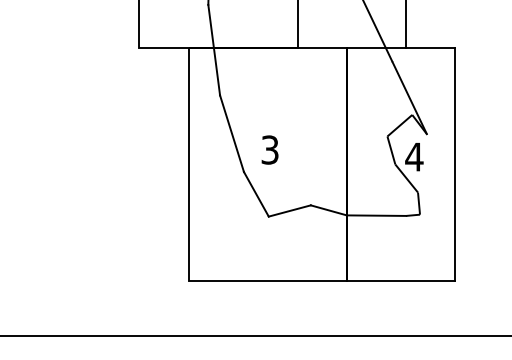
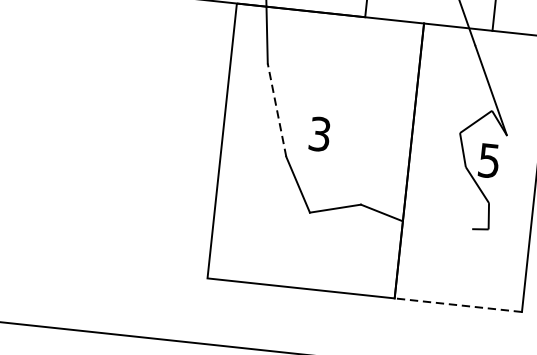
line: (231, 133) -> (276, 109), solid -> dashed
text: (414, 156) -> (489, 160), 4 -> 5
line: (376, 215) -> (437, 224), removed
line: (401, 280) -> (458, 304), solid -> dashed

